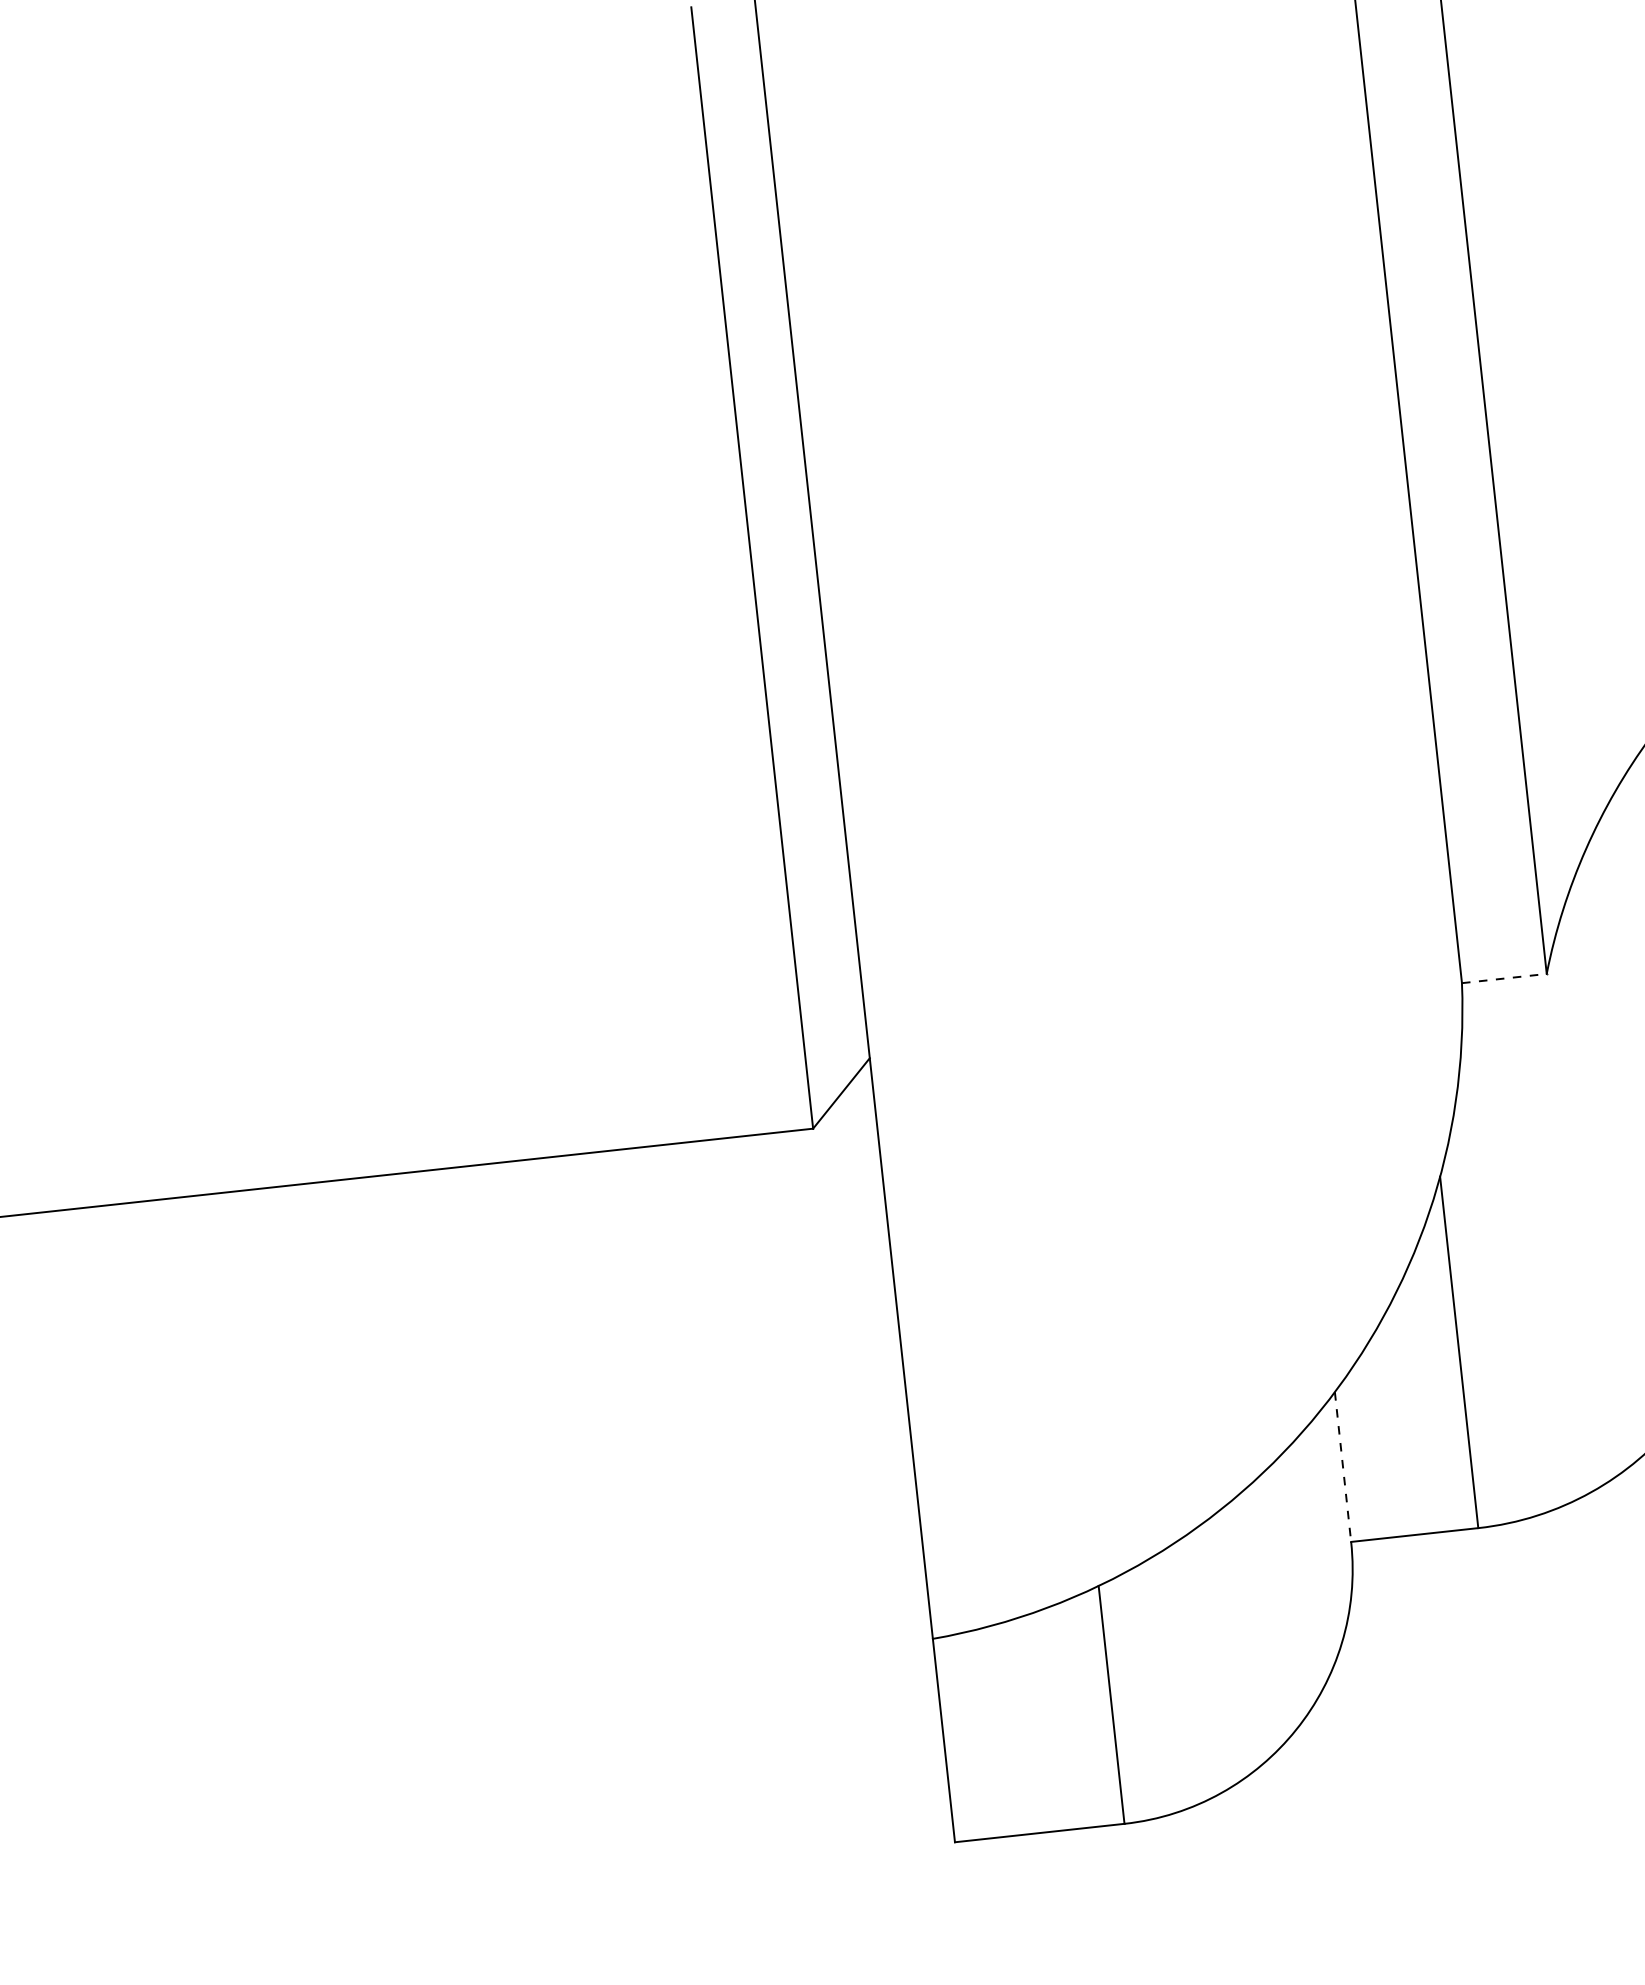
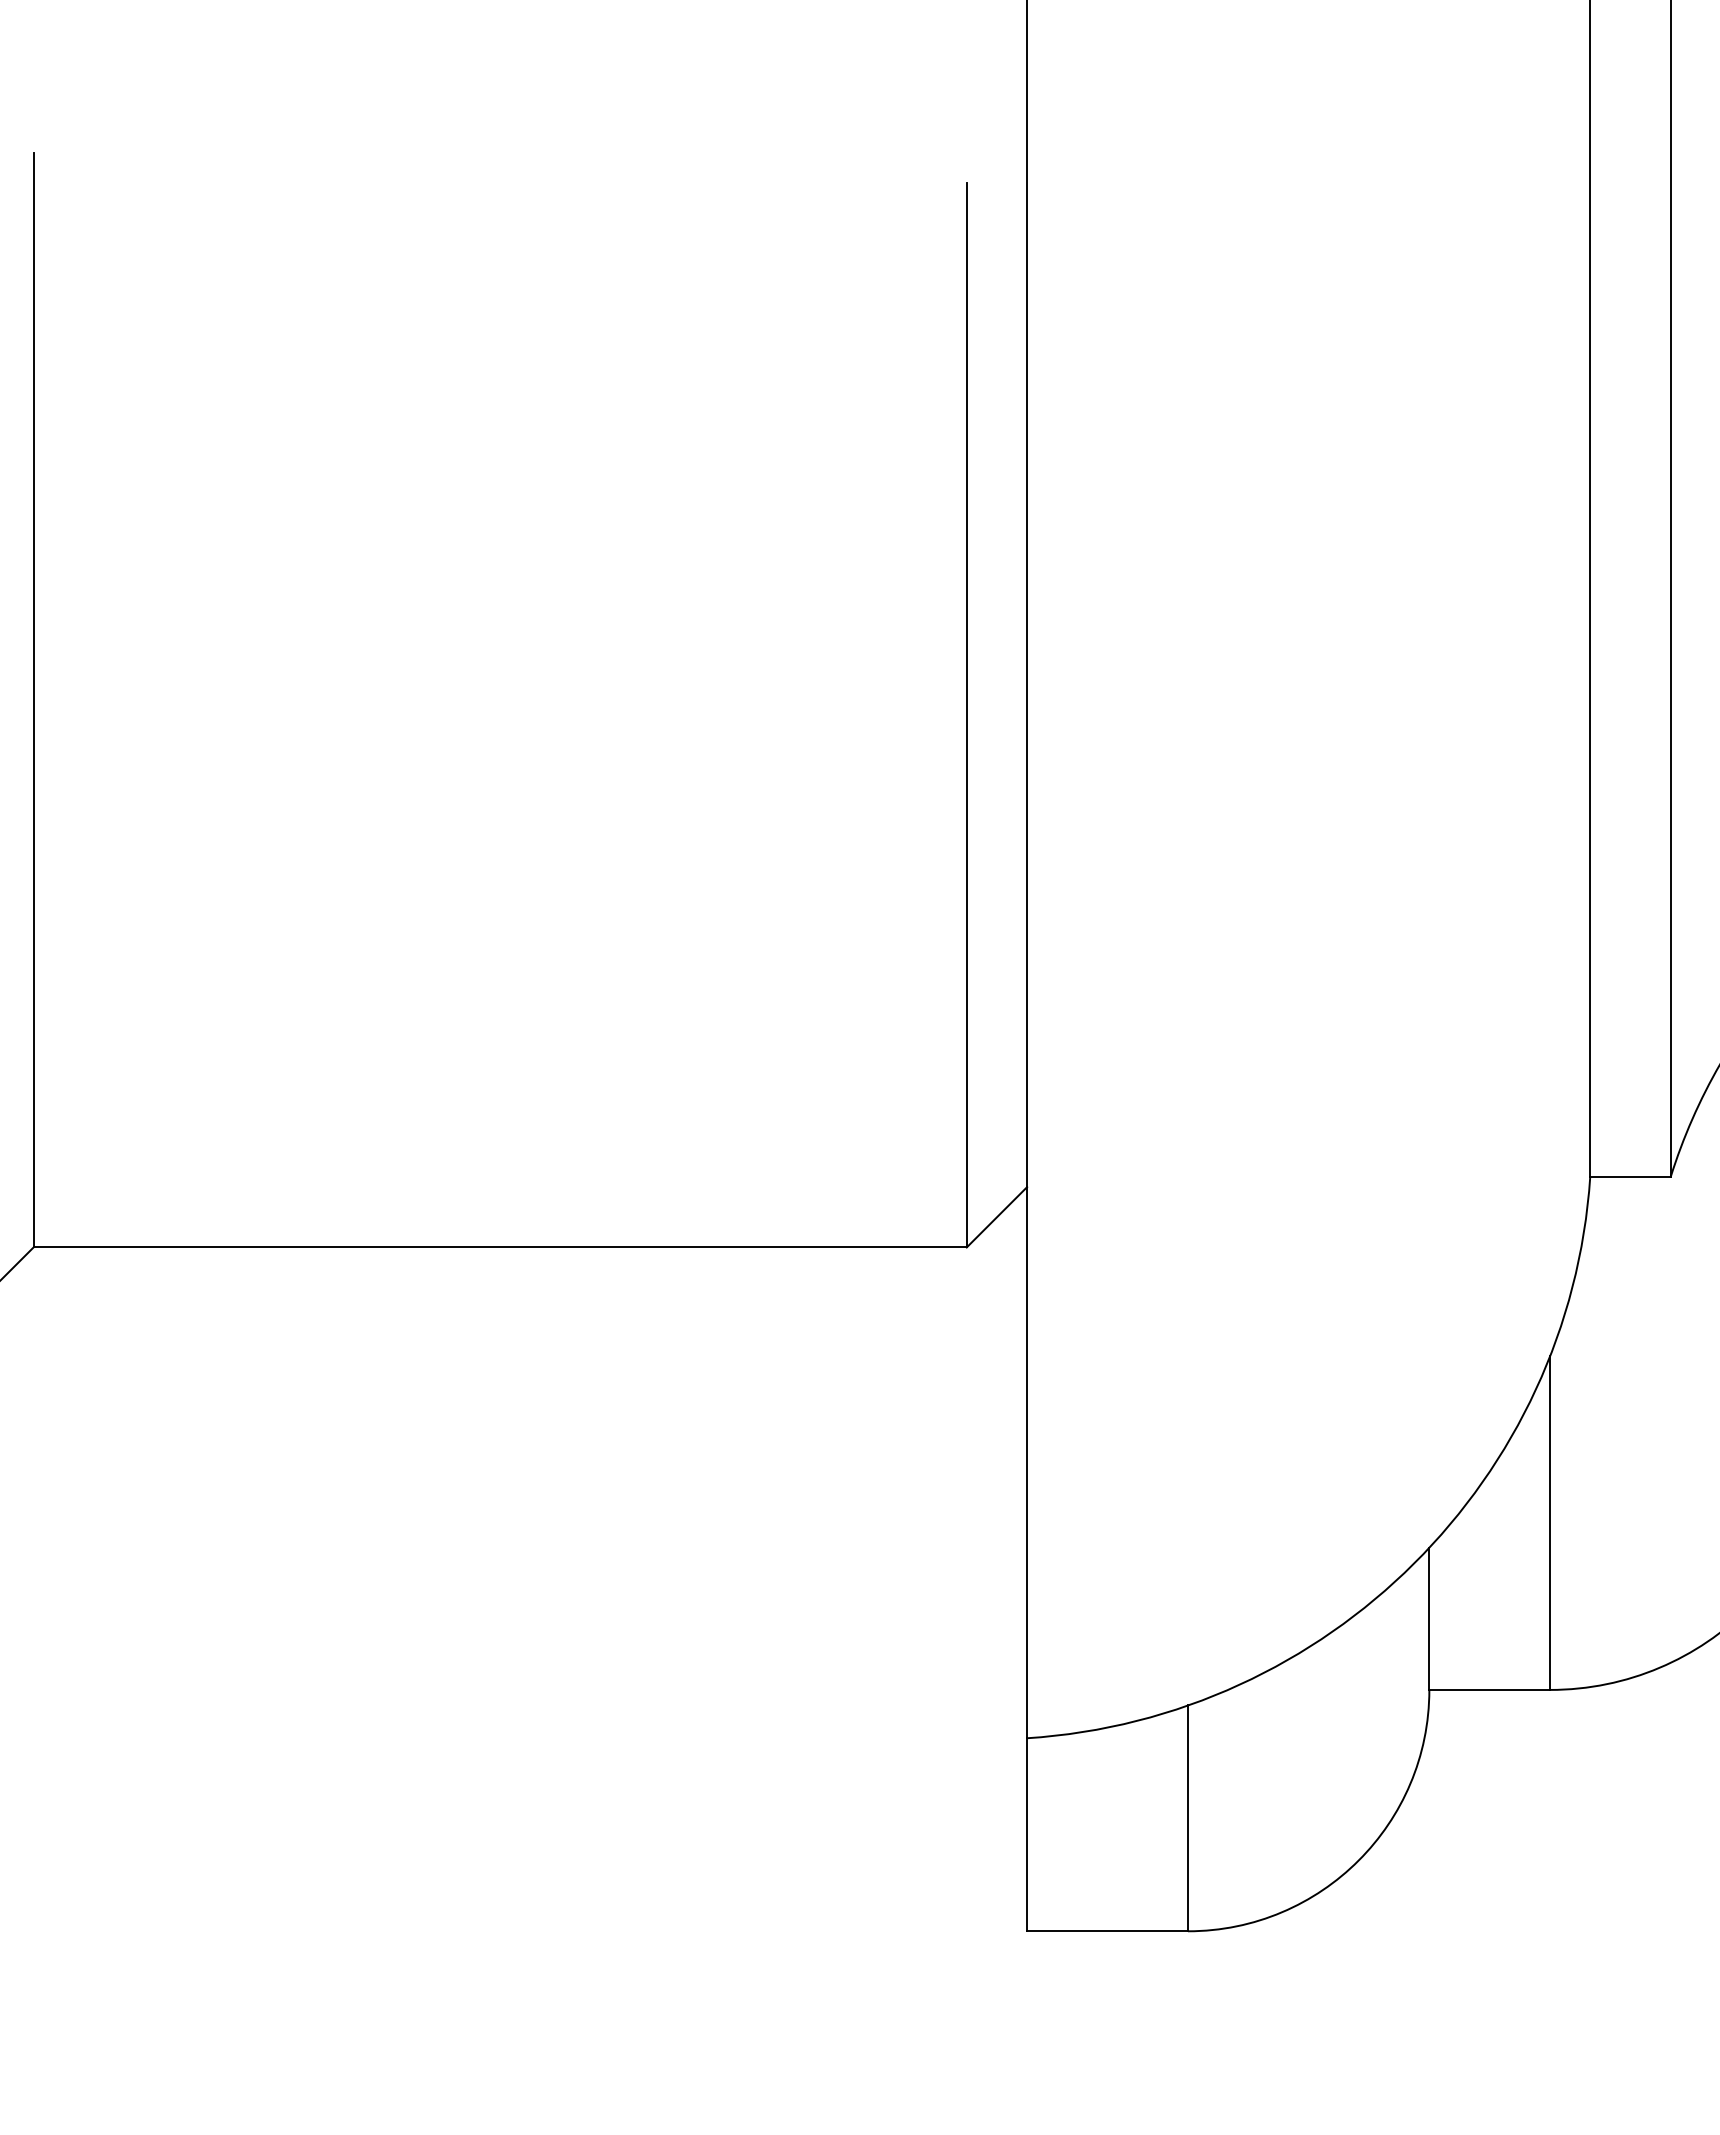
line: (1504, 979) -> (1630, 1177), dashed -> solid
line: (1343, 1467) -> (1429, 1619), dashed -> solid

